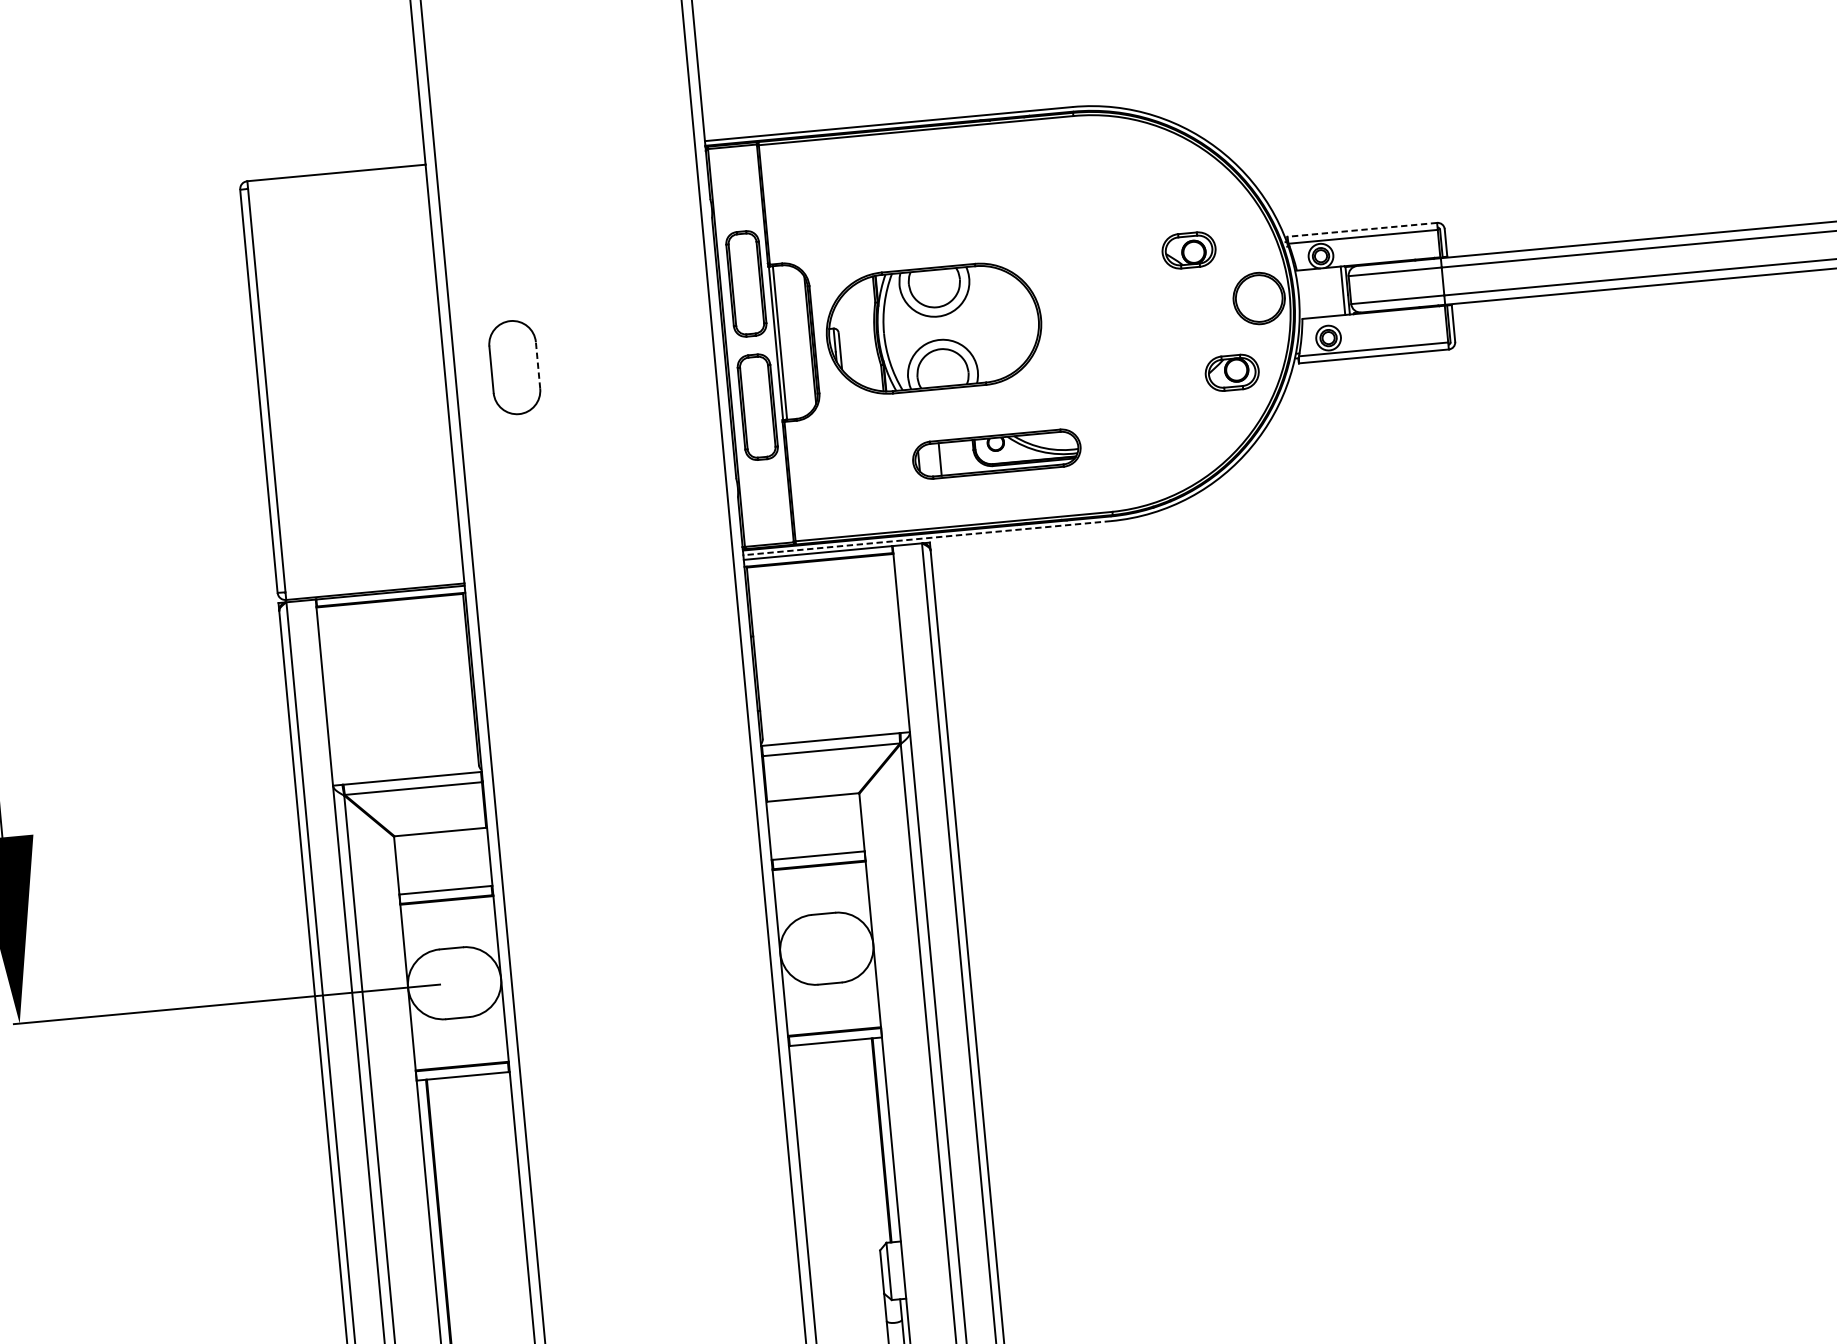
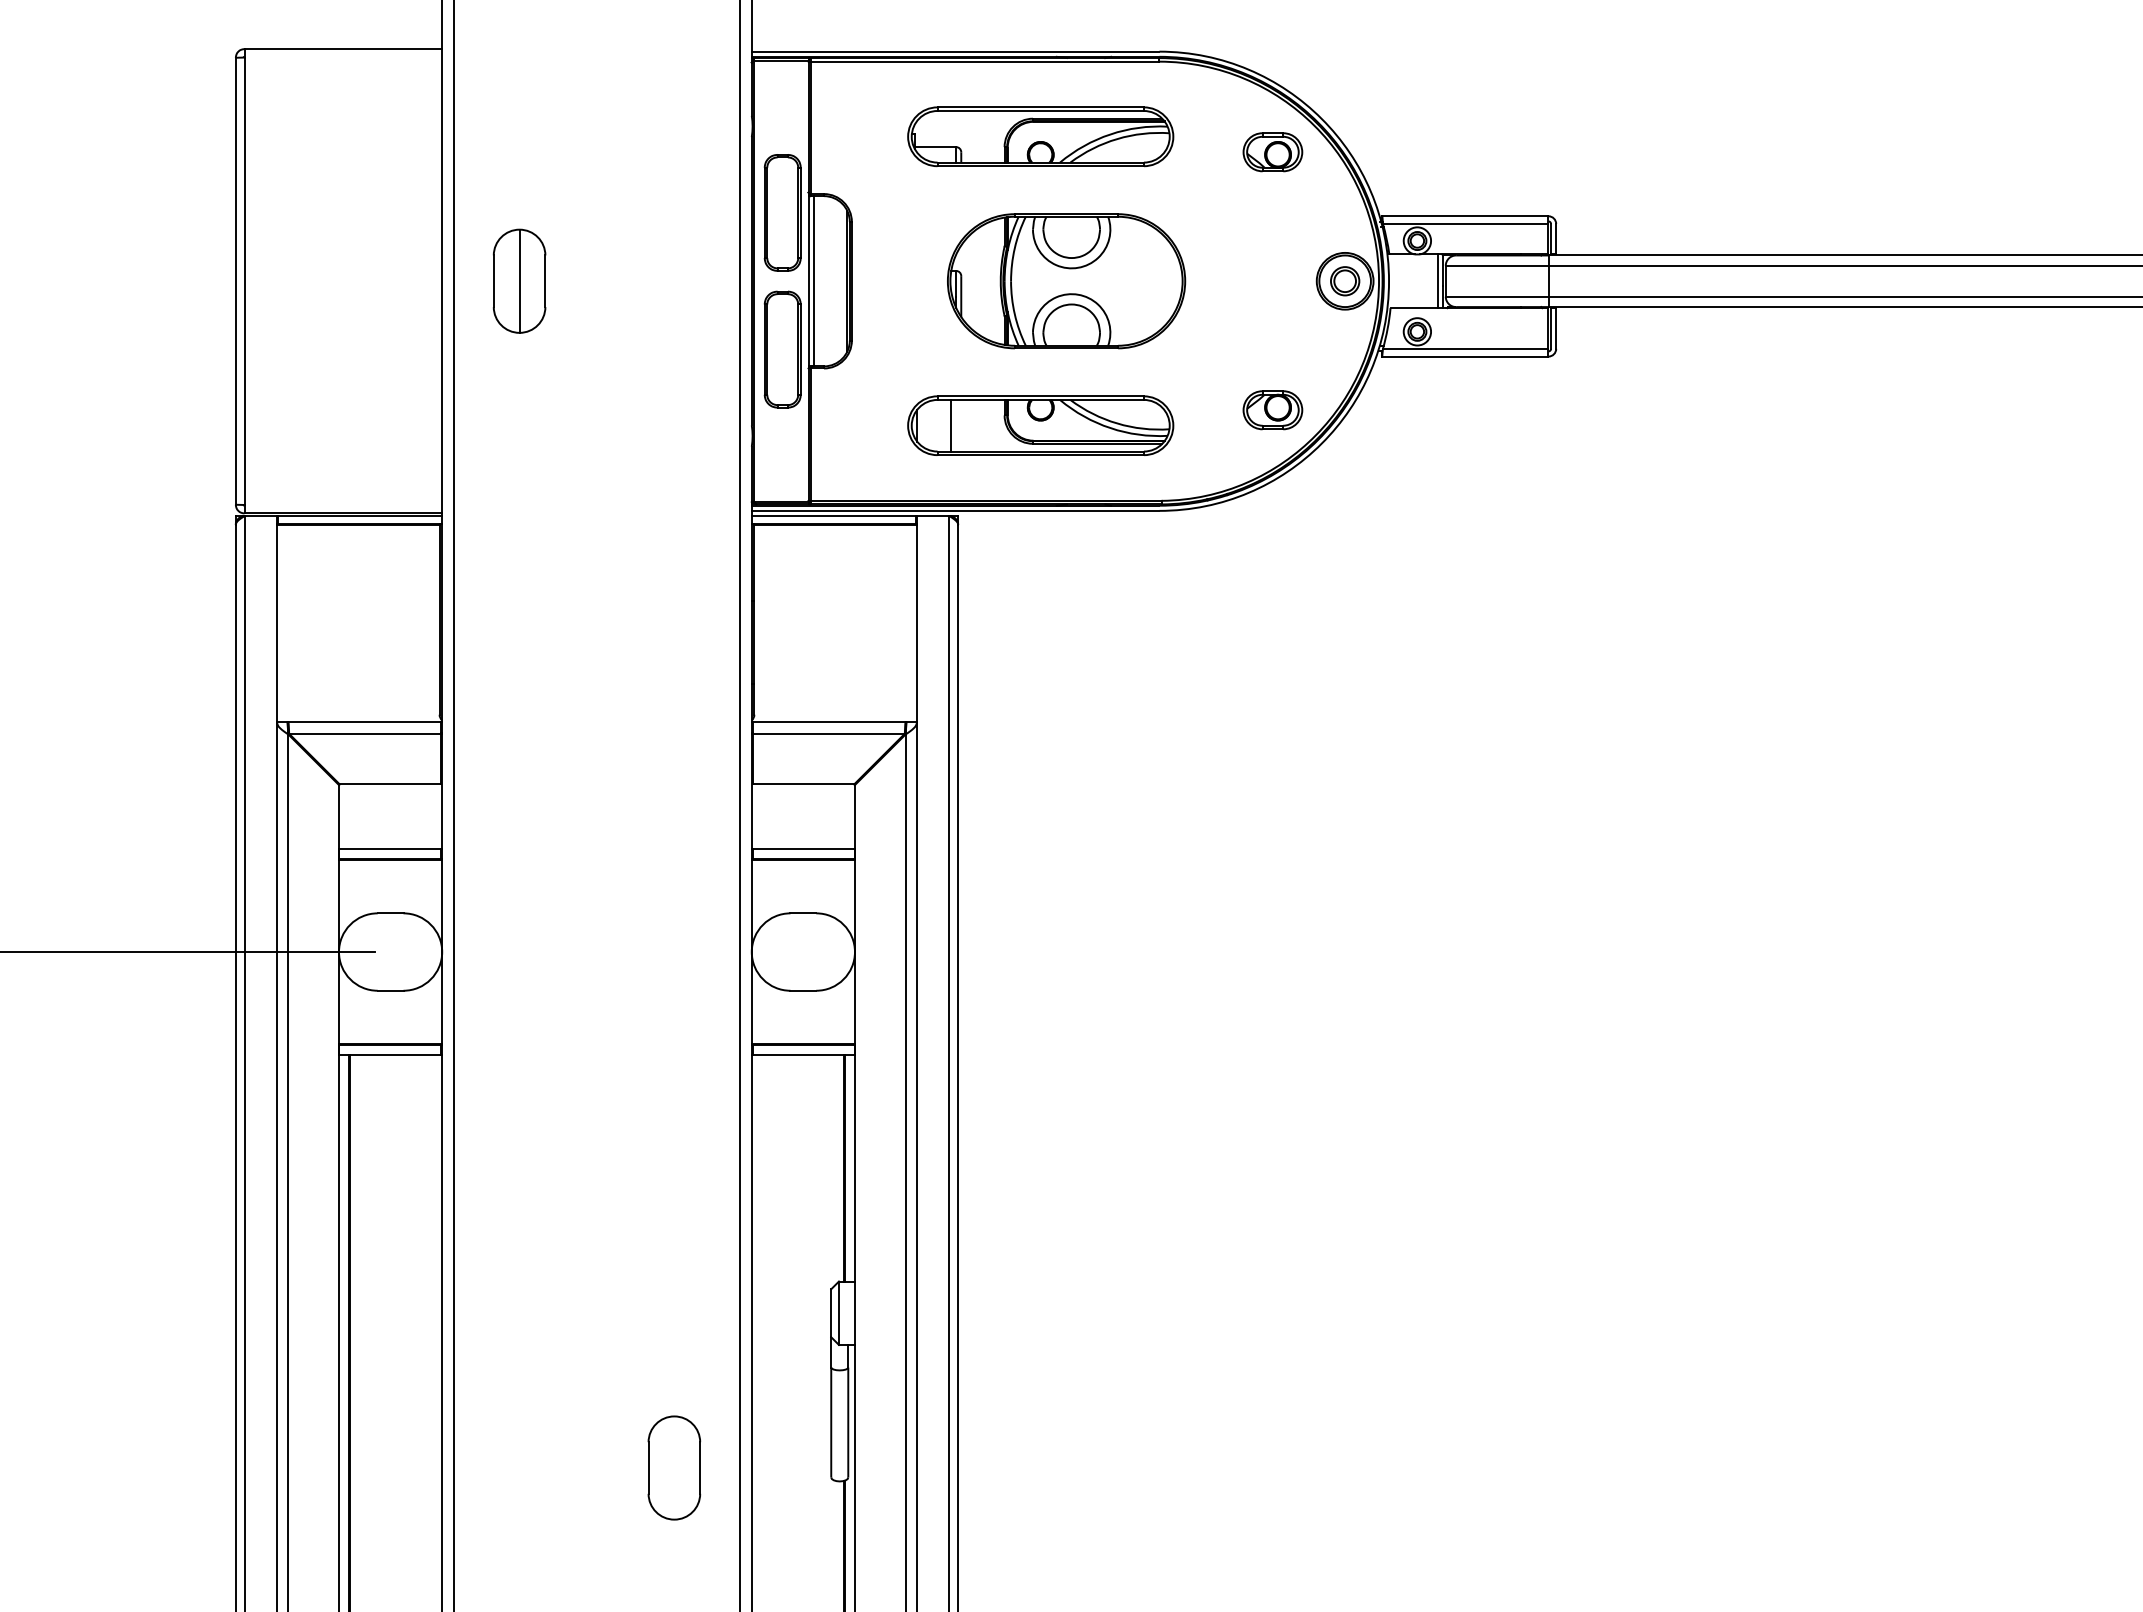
part: (972, 193) -> (1040, 136), added
line: (1361, 230) -> (1464, 216), dashed -> solid
part: (1188, 250) -> (1272, 152), moved
part: (1259, 298) -> (1345, 281), added
part: (934, 328) -> (1066, 281), moved
line: (538, 365) -> (545, 281), dashed -> solid
line: (514, 366) -> (519, 280), added
part: (1231, 373) -> (1272, 410), moved
part: (996, 454) -> (1040, 425), size x1.43
line: (927, 537) -> (955, 510), dashed -> solid

